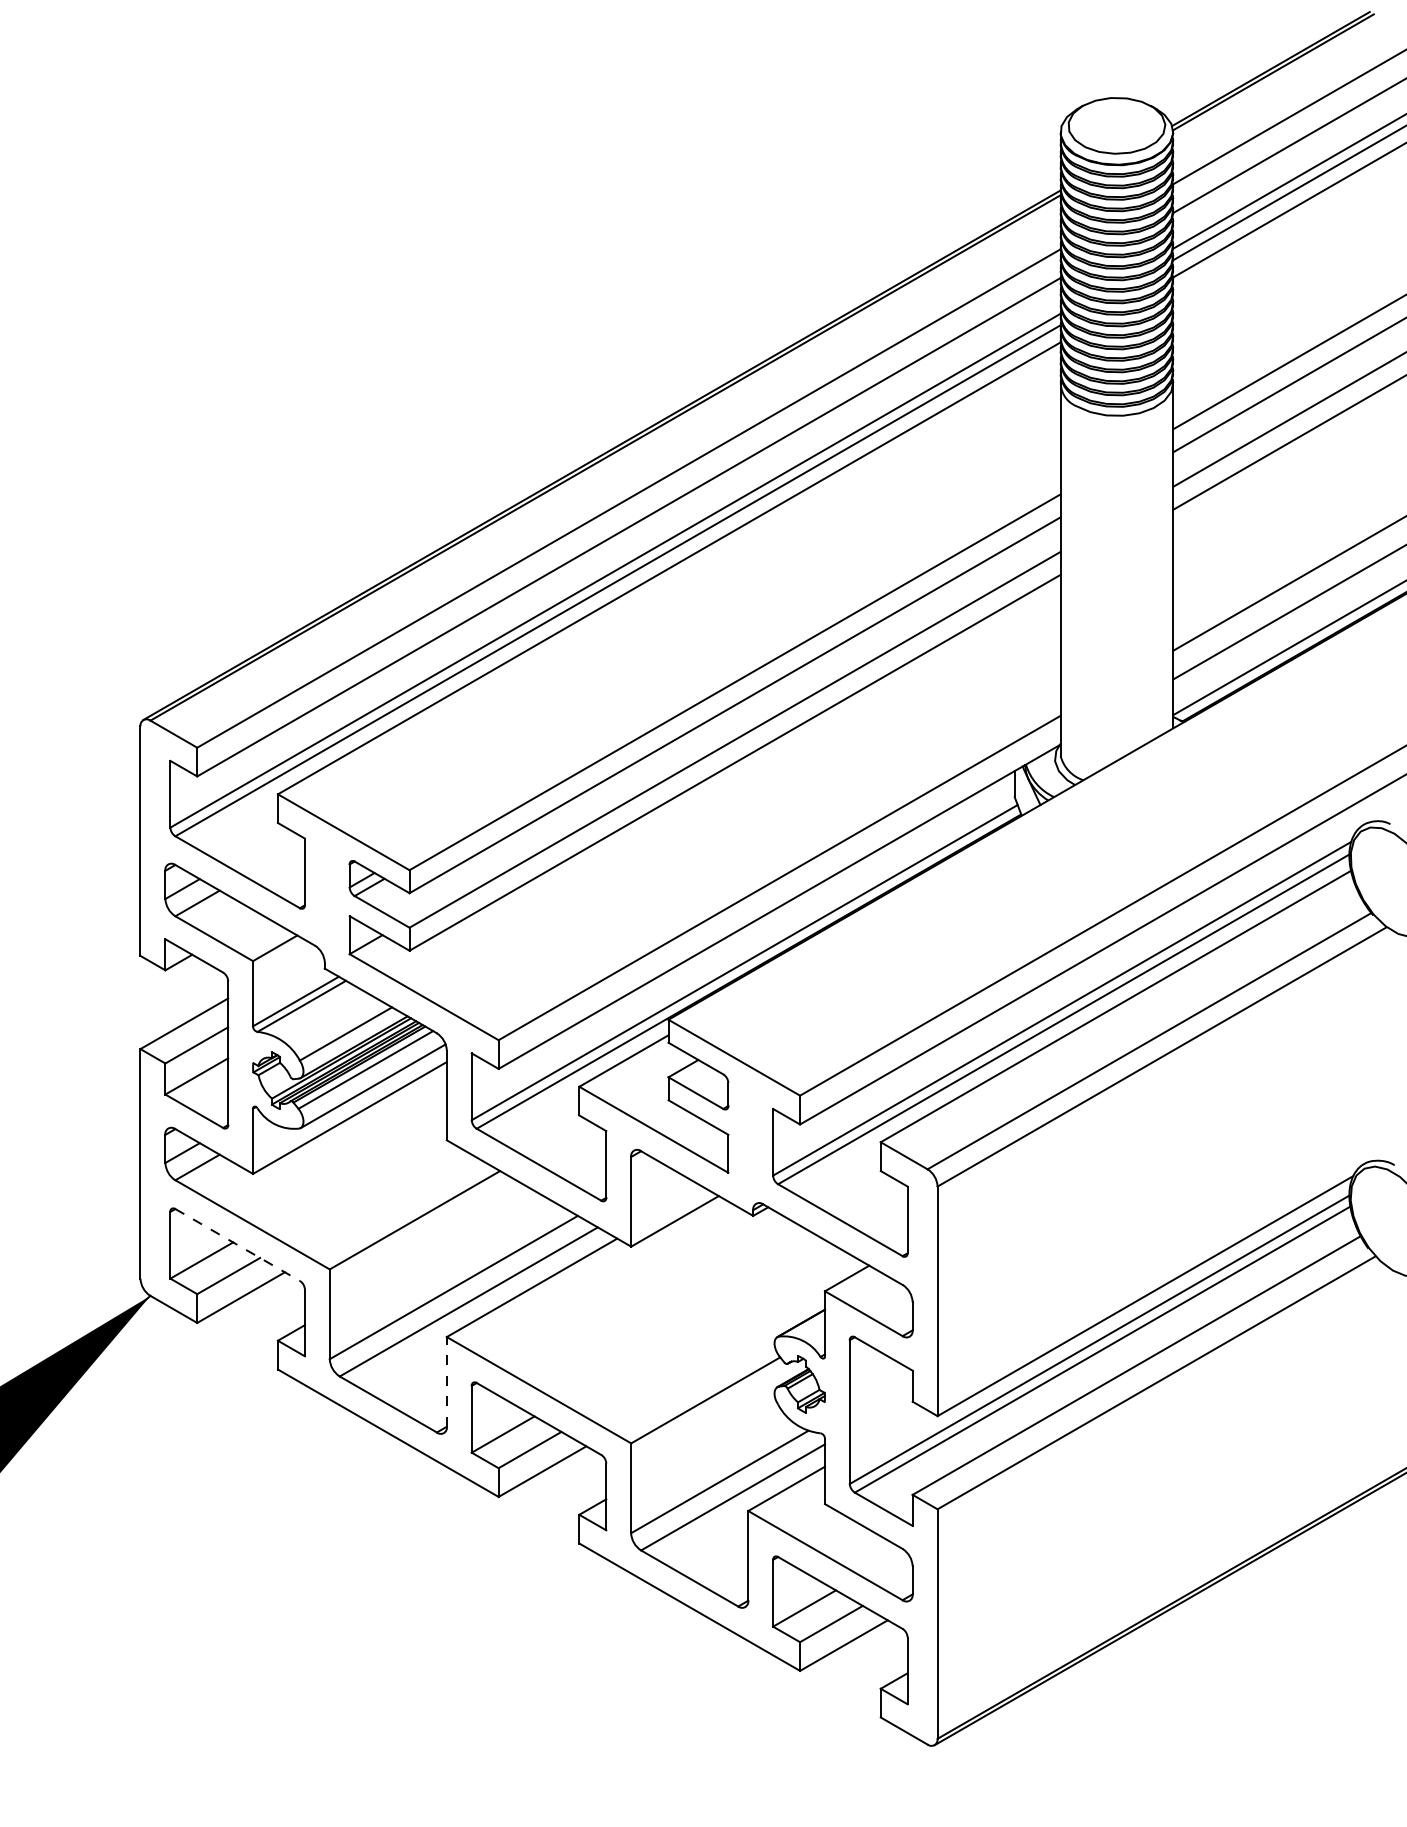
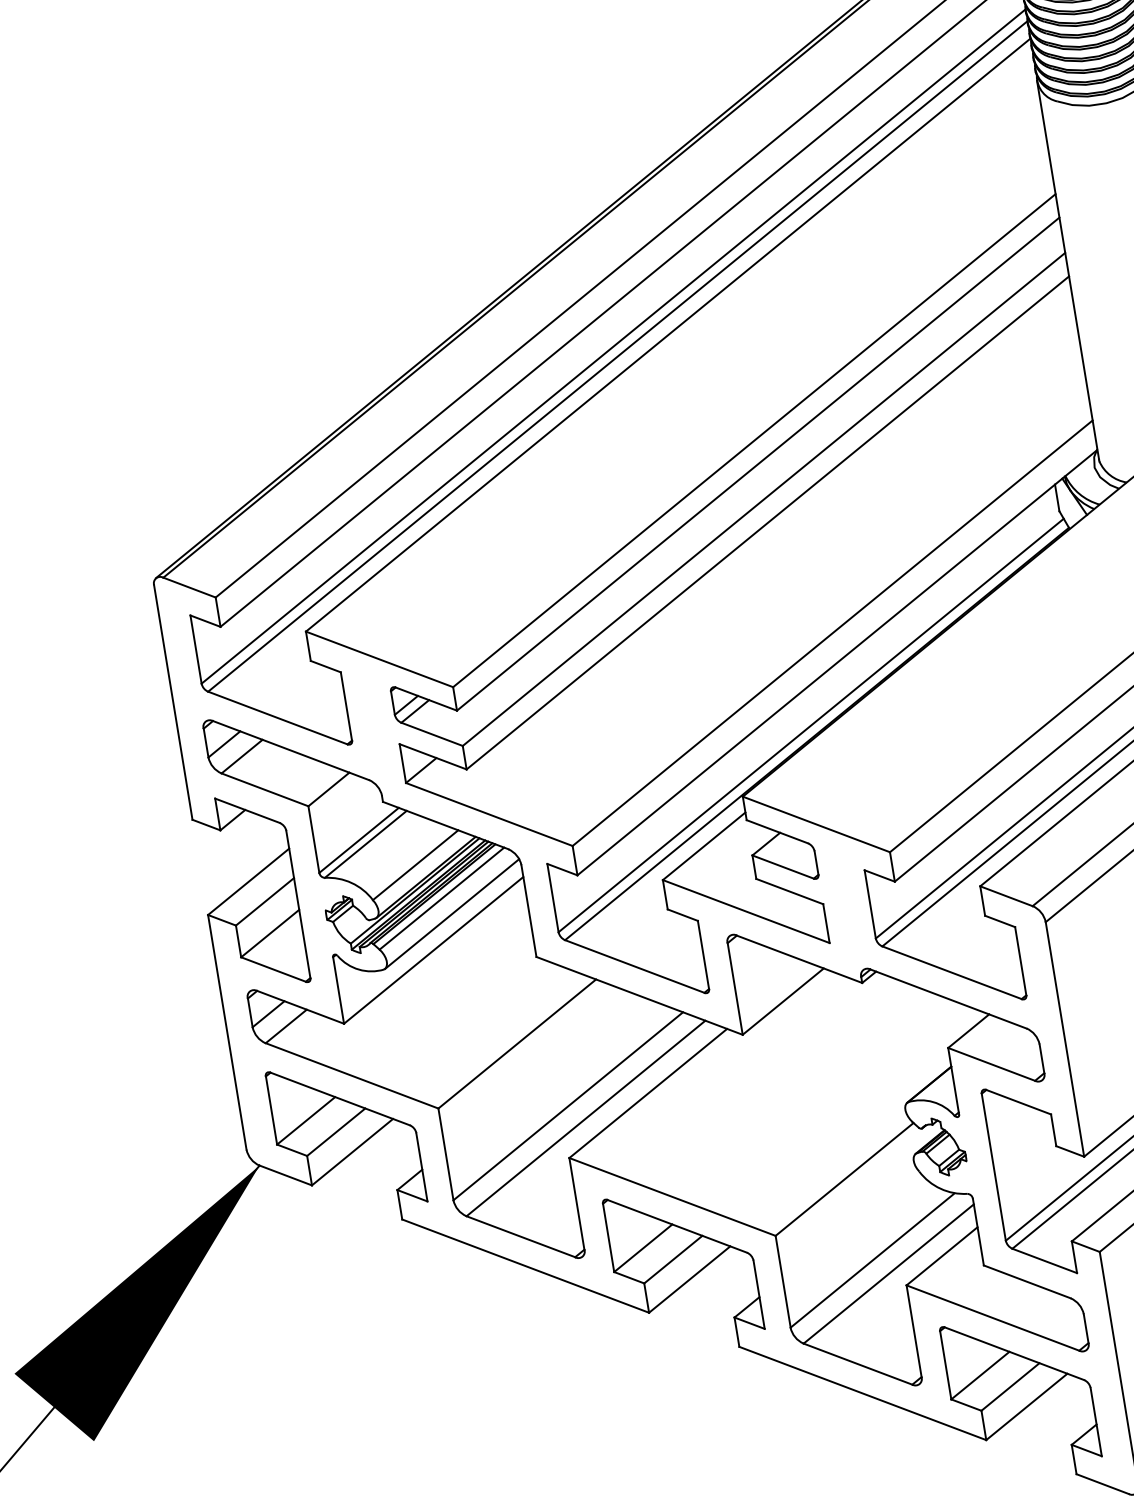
line: (237, 1245) -> (340, 1099), dashed -> solid
line: (446, 1381) -> (576, 1203), dashed -> solid

